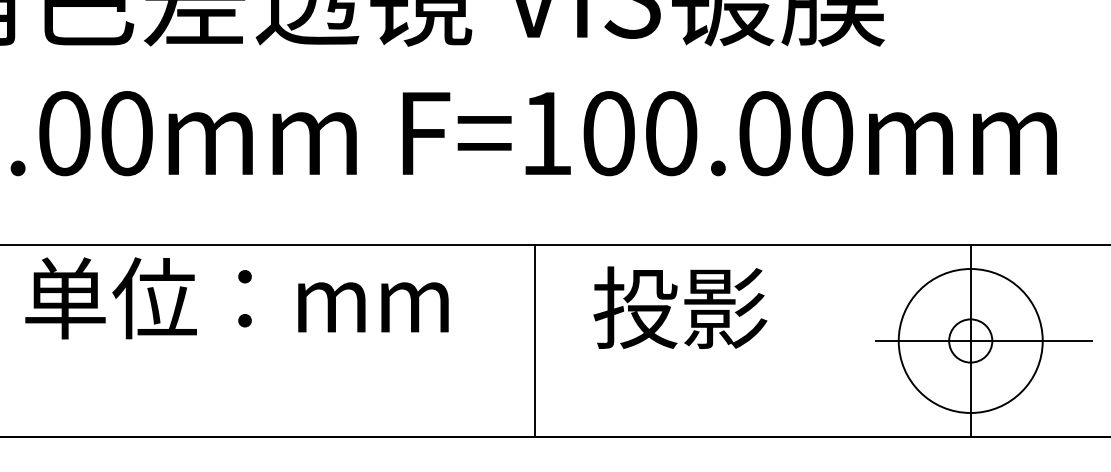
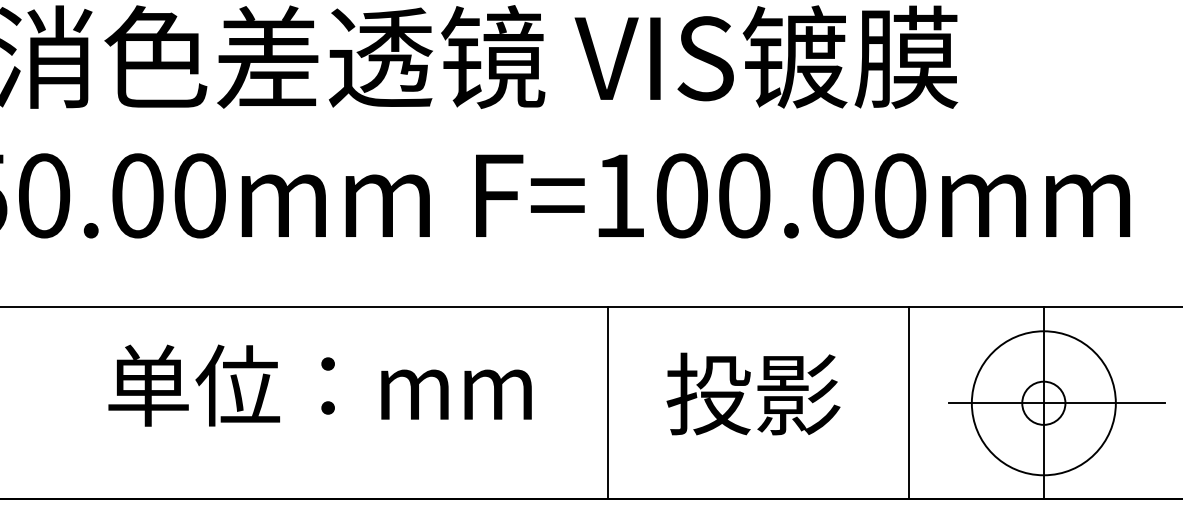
text: (236, 298) -> (319, 385), moved
text: (680, 307) -> (753, 393), moved
line: (836, 341) -> (909, 403), added

